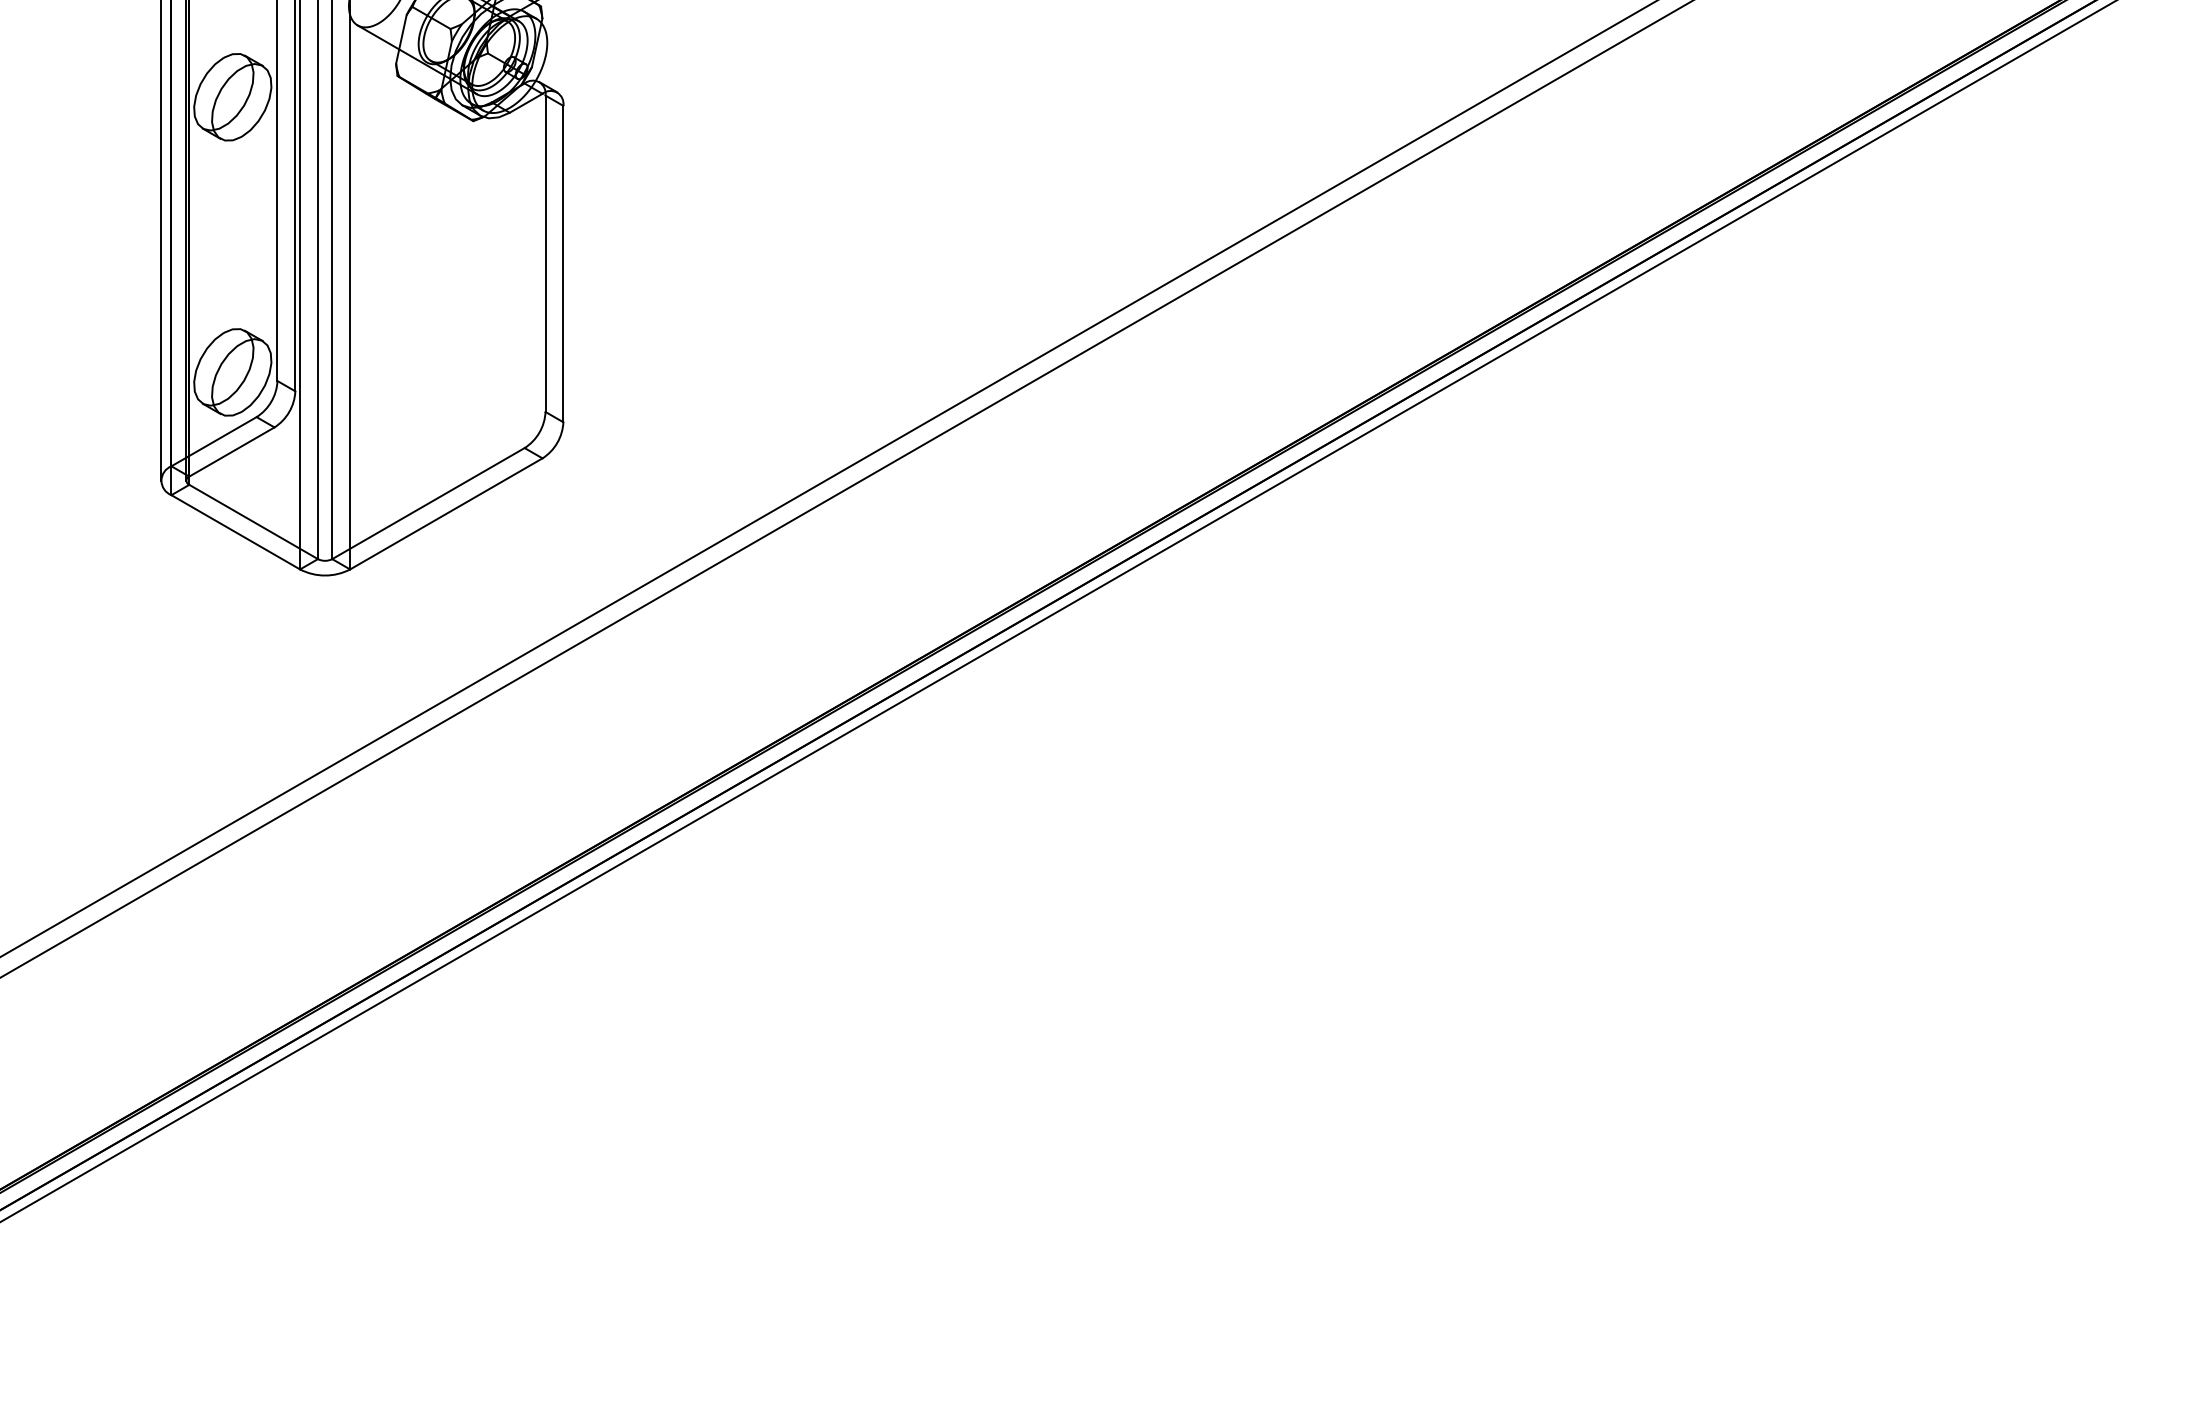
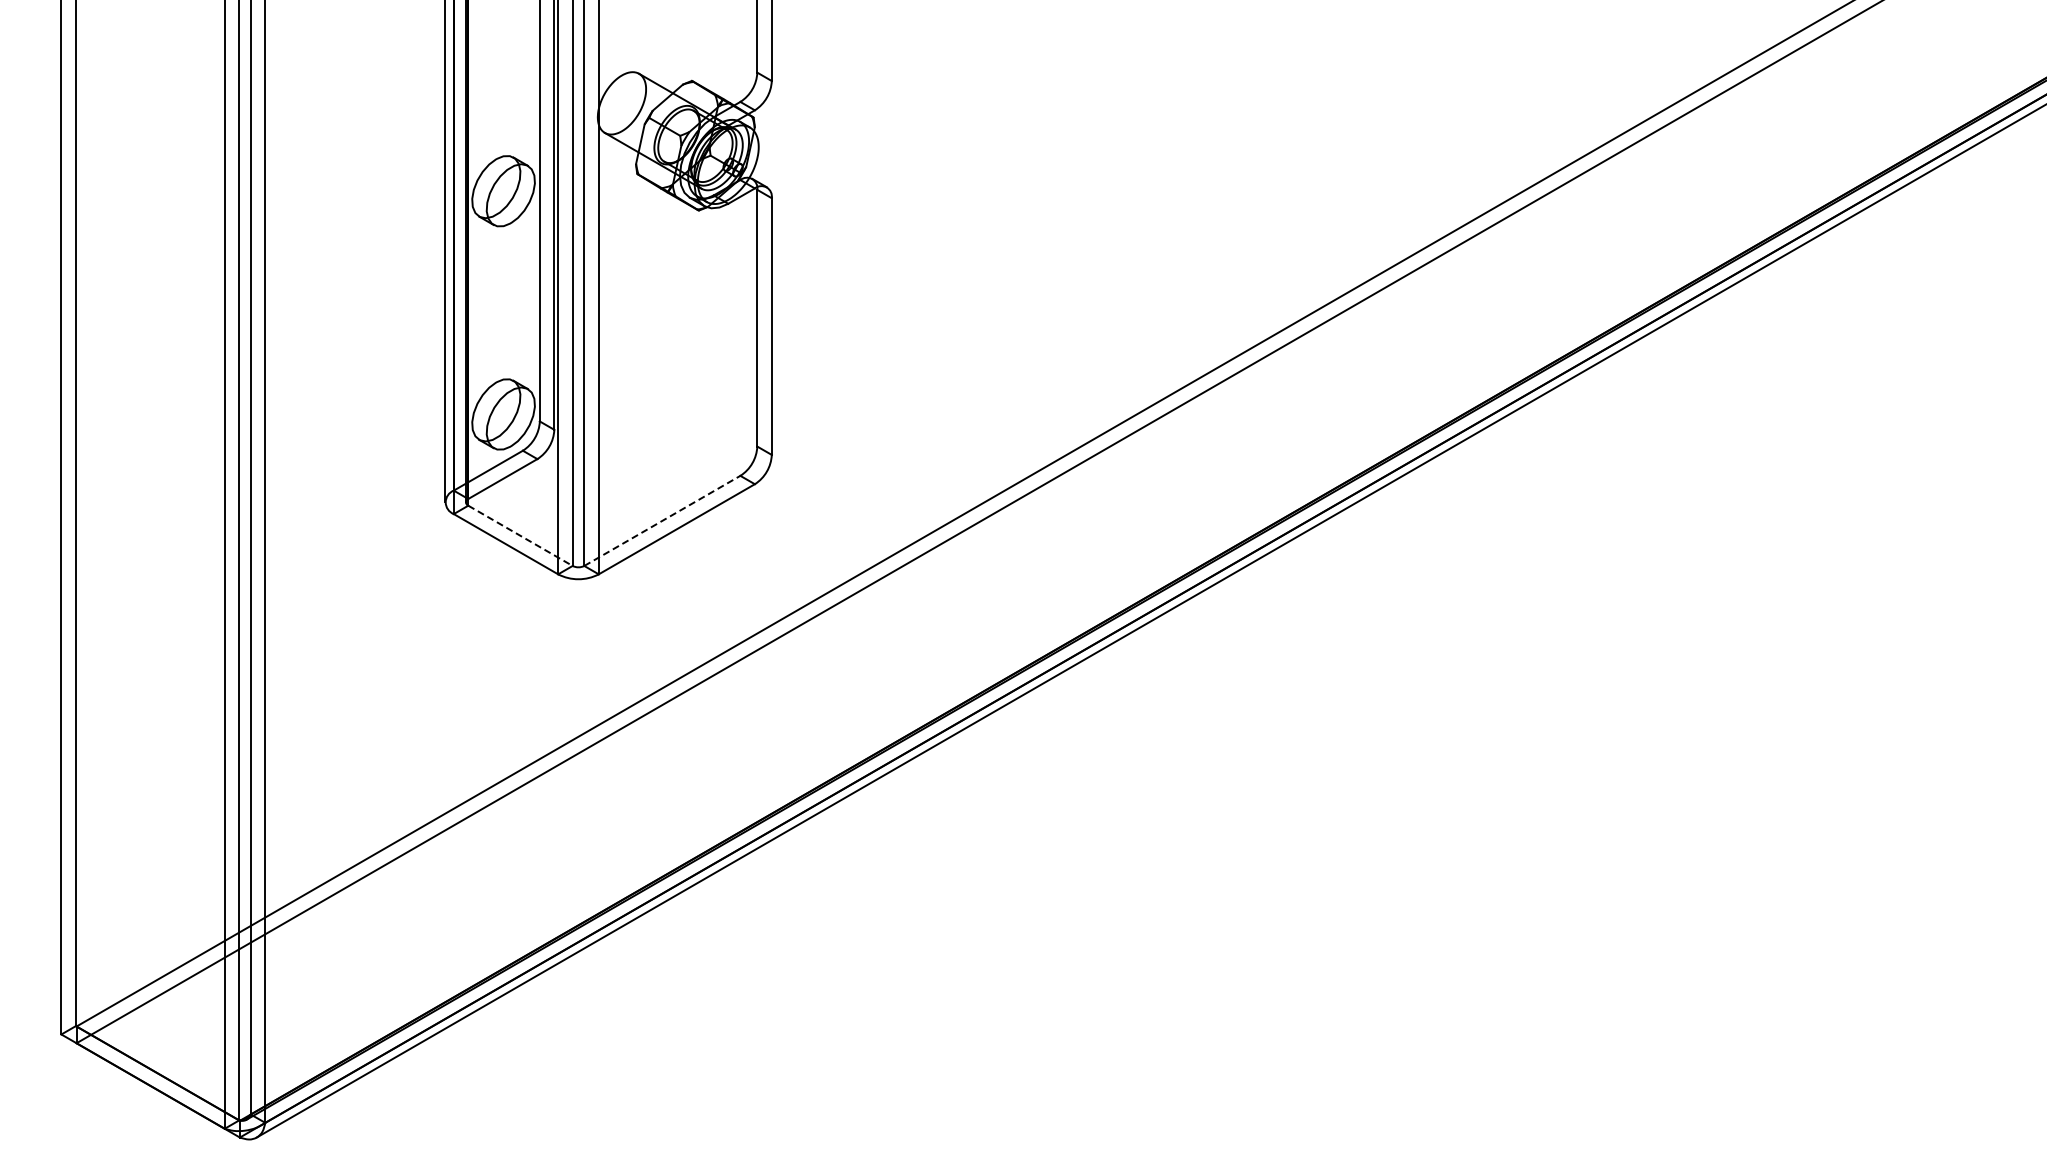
line: (428, 503) -> (662, 520), solid -> dashed
line: (253, 522) -> (520, 536), solid -> dashed

